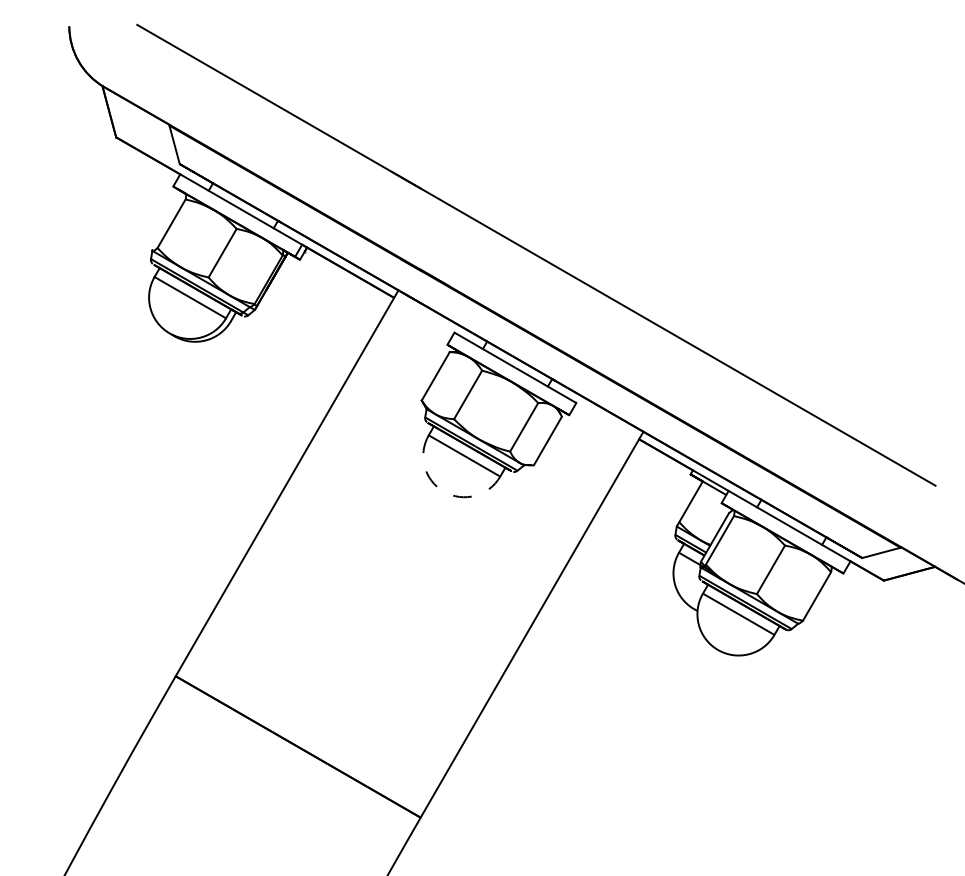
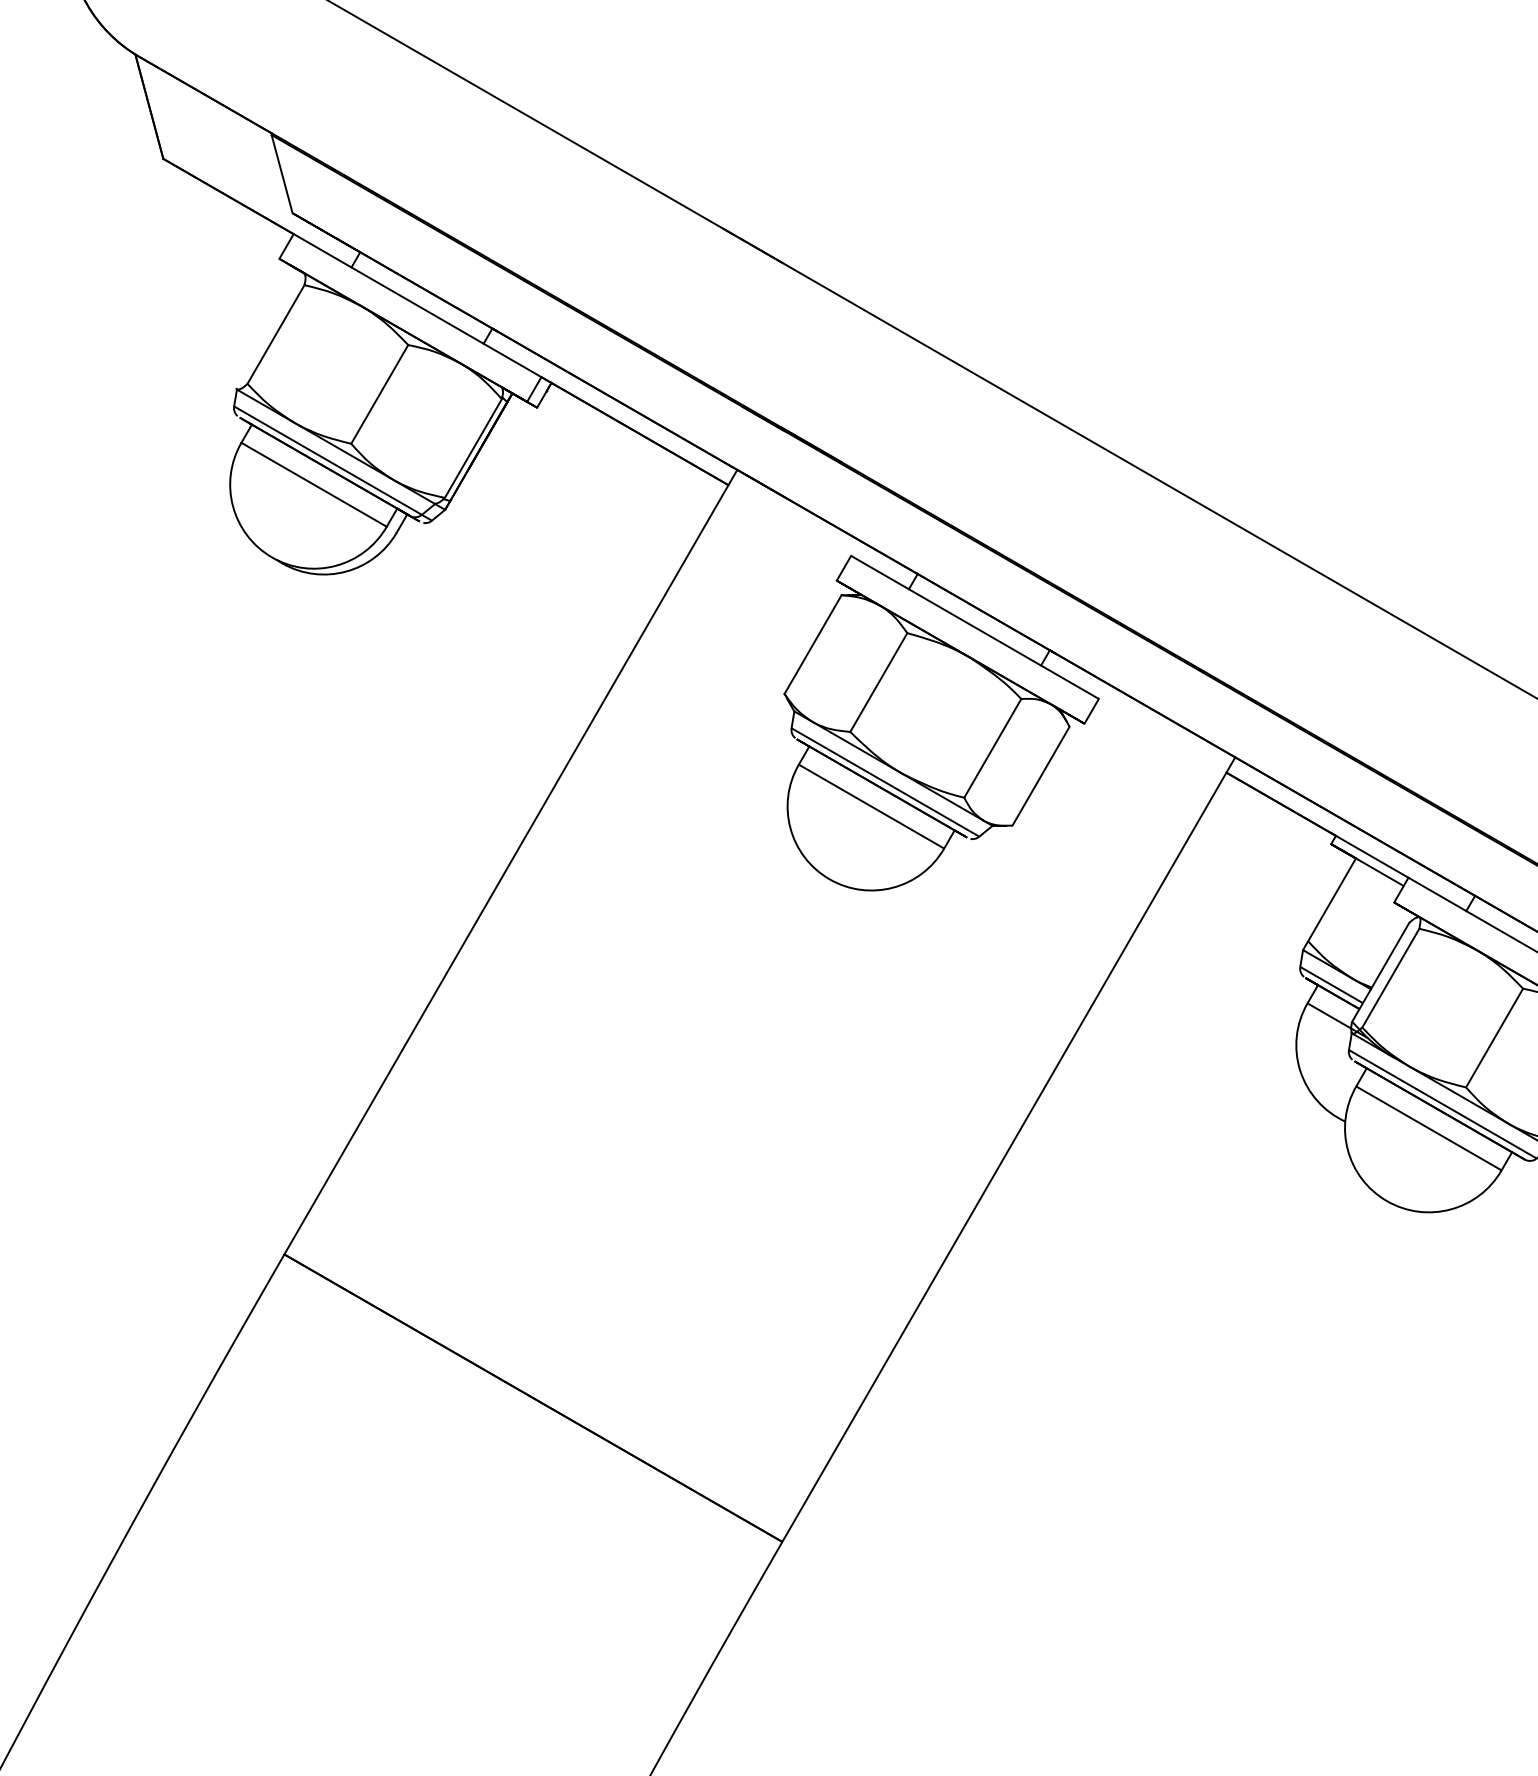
arc: (443, 491) -> (828, 878), dashed -> solid

